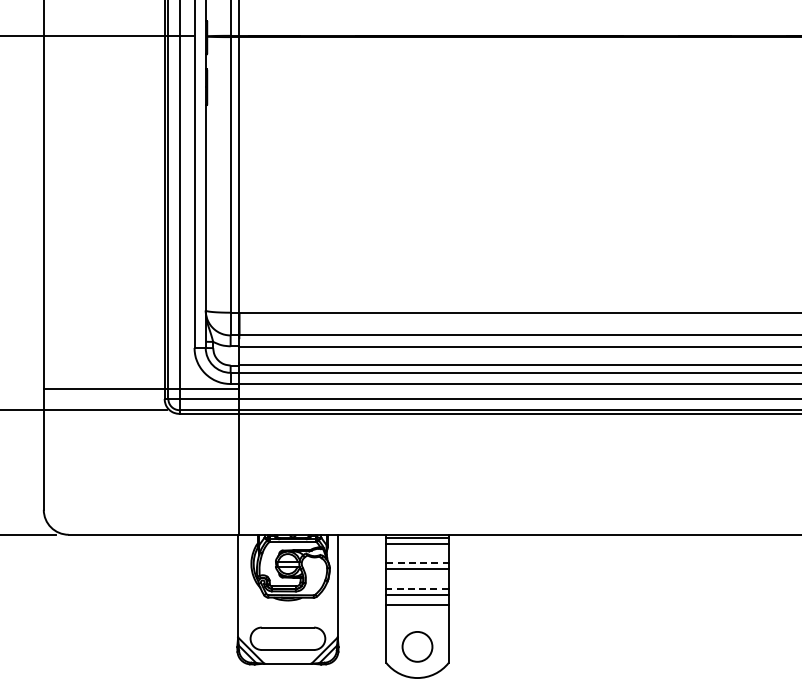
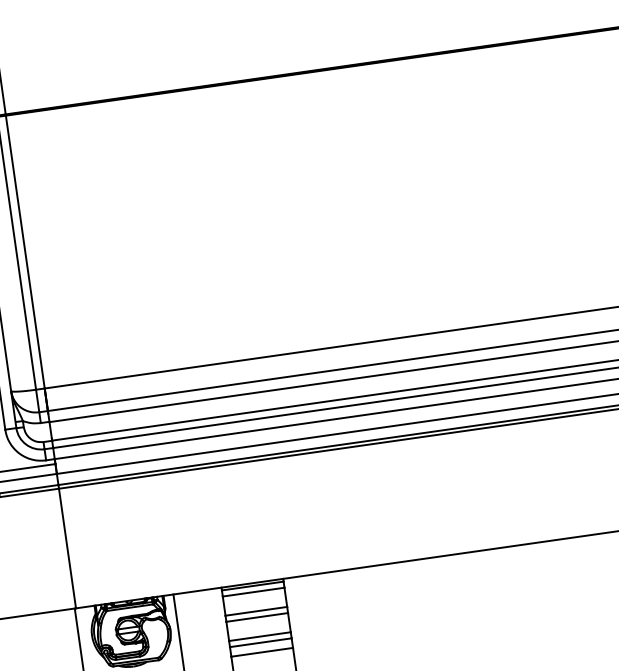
line: (418, 563) -> (257, 611), dashed -> solid
line: (417, 588) -> (259, 636), dashed -> solid

